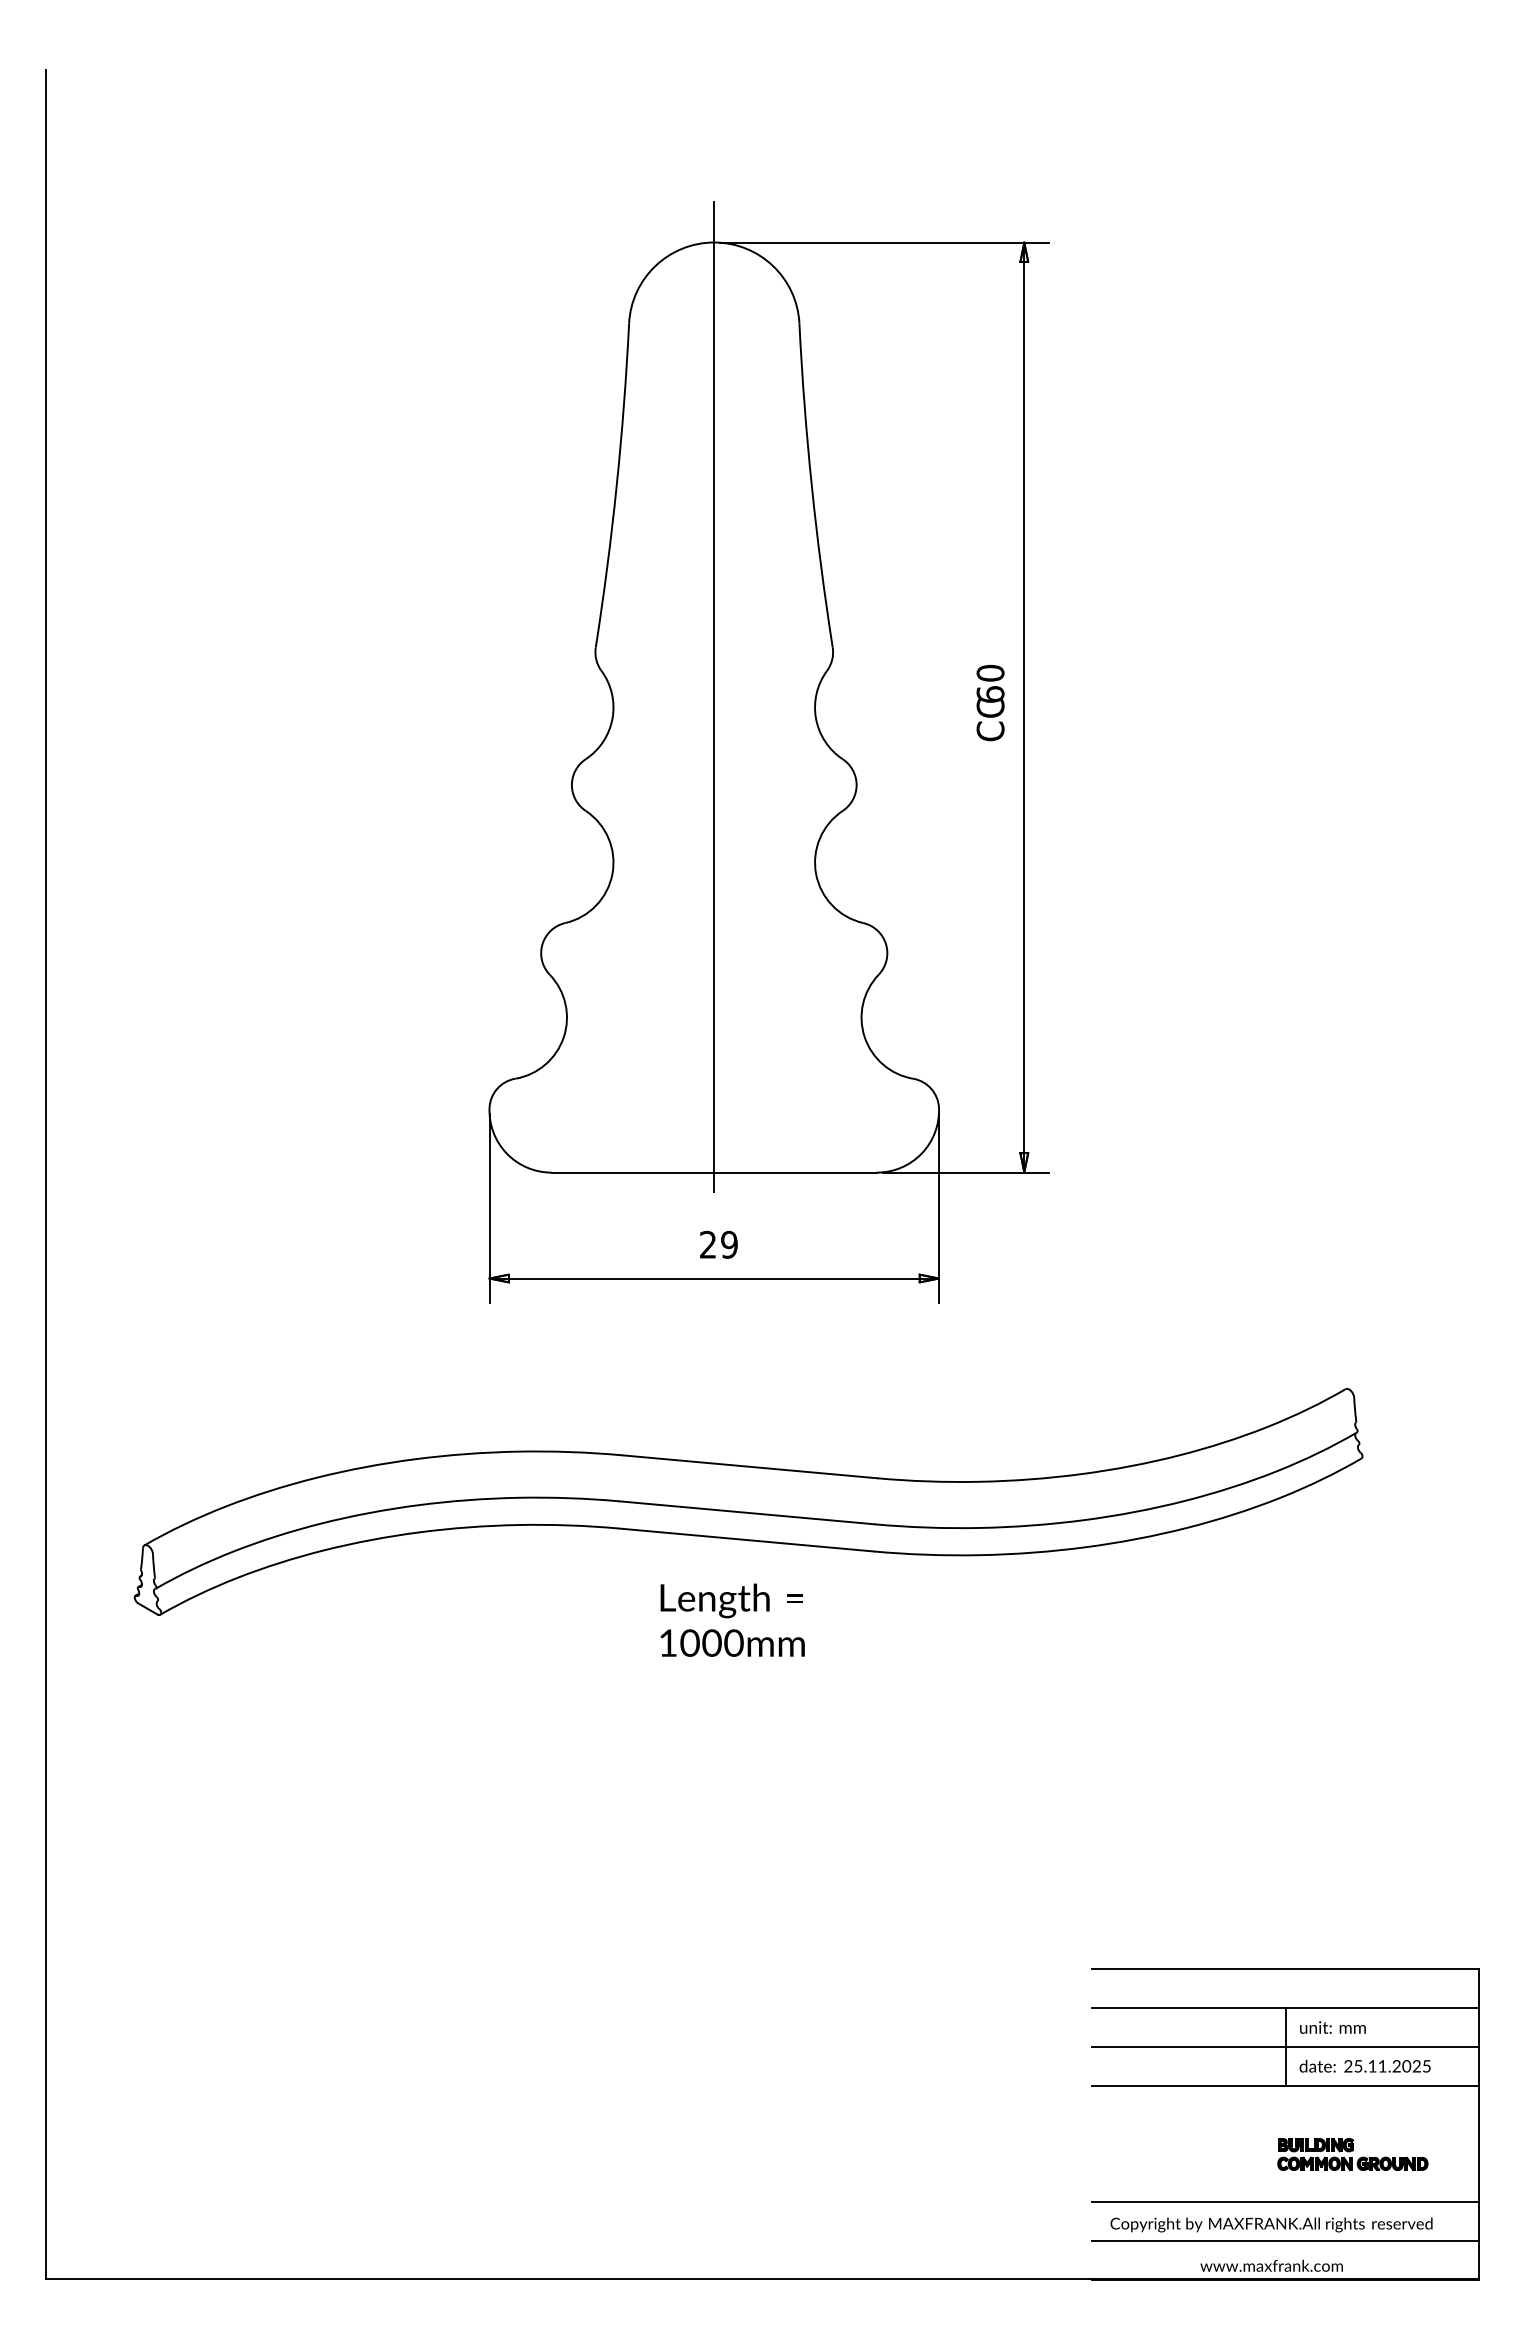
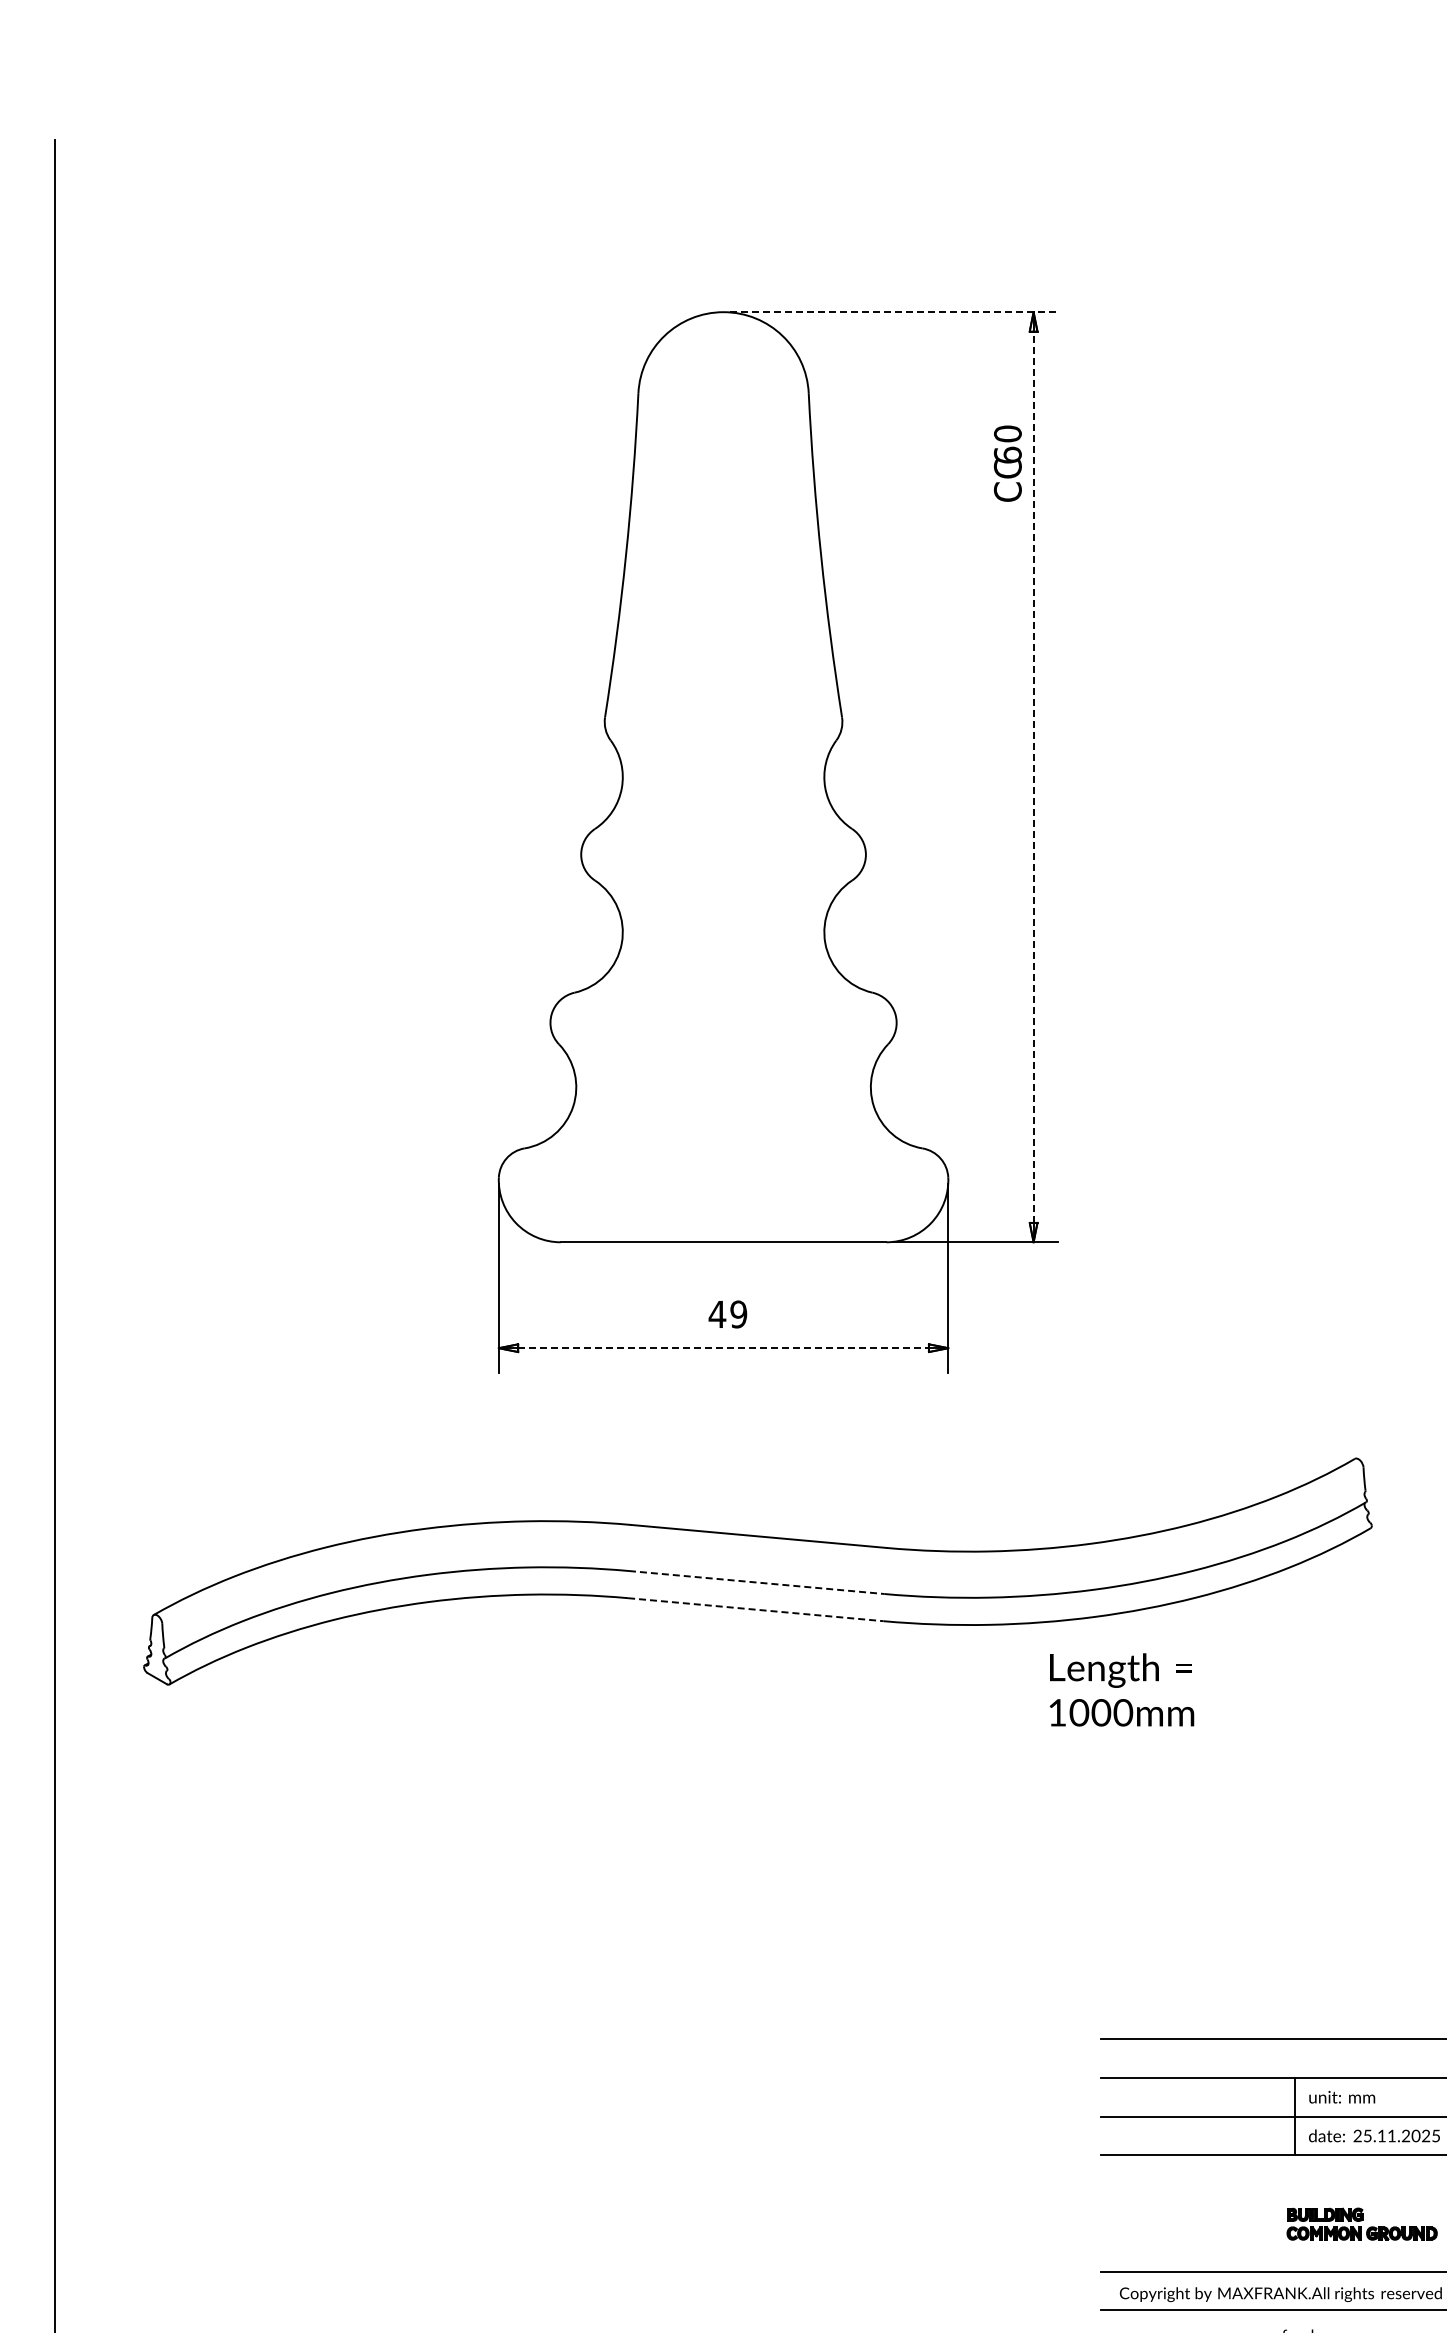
line: (885, 242) -> (894, 312), solid -> dashed
line: (714, 697) -> (723, 767), removed
text: (990, 702) -> (1007, 463), moved
line: (1024, 707) -> (1033, 777), solid -> dashed
text: (707, 1244) -> (716, 1314), 29 -> 49
line: (714, 1278) -> (723, 1348), solid -> dashed
line: (747, 1512) -> (756, 1582), solid -> dashed
line: (746, 1540) -> (755, 1610), solid -> dashed
text: (732, 1619) -> (1121, 1689), moved

